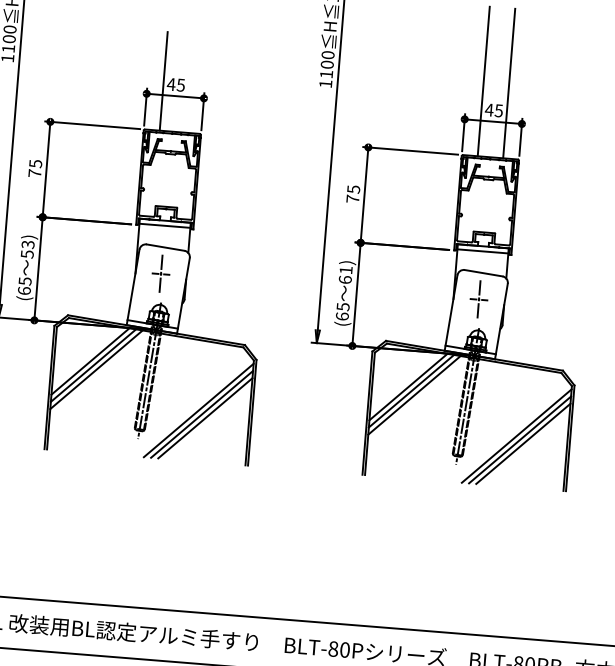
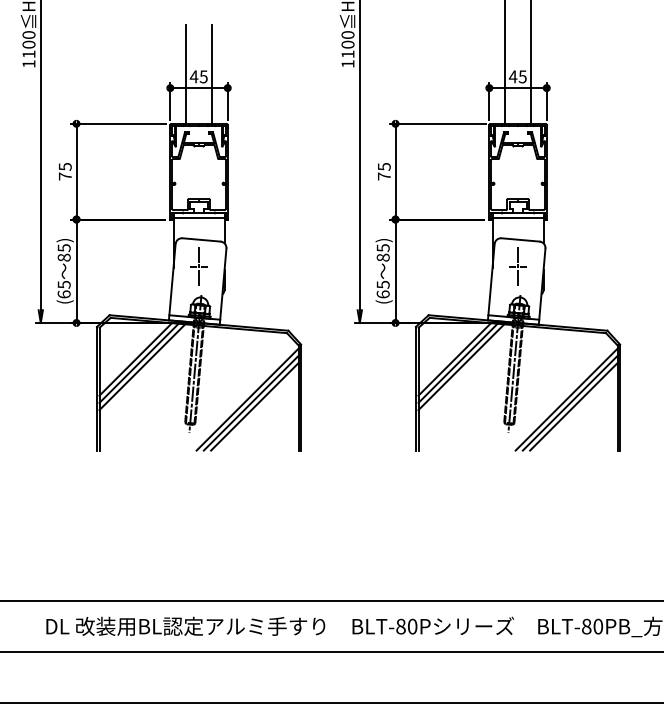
line: (188, 82) -> (211, 73), added
text: (27, 249) -> (63, 252), 53) -> 85)
text: (345, 274) -> (382, 252), 61) -> 85)

